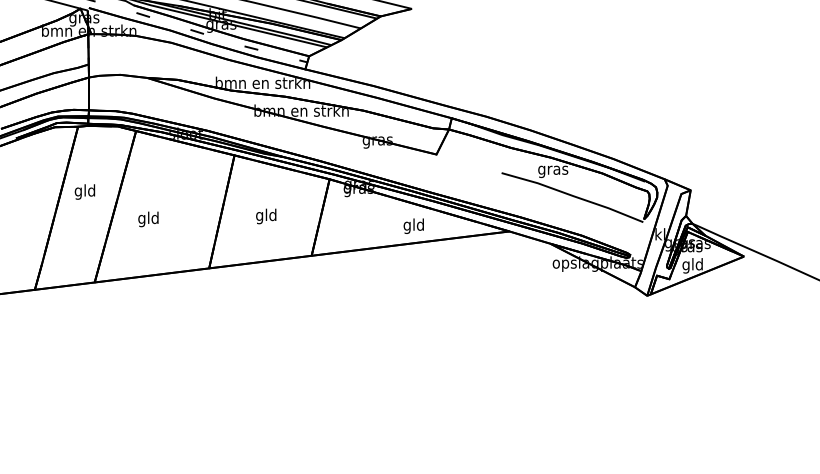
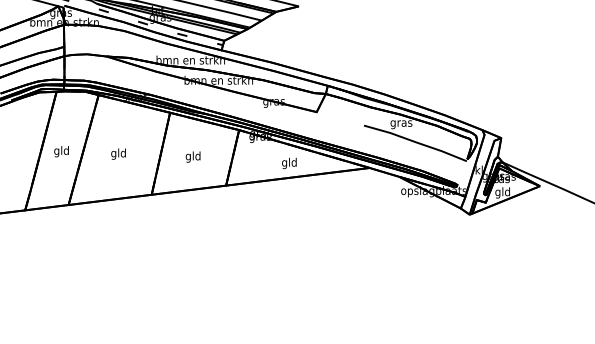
text: (84, 191) -> (61, 151), moved
text: (148, 219) -> (118, 154), moved
text: (413, 225) -> (289, 162), moved

